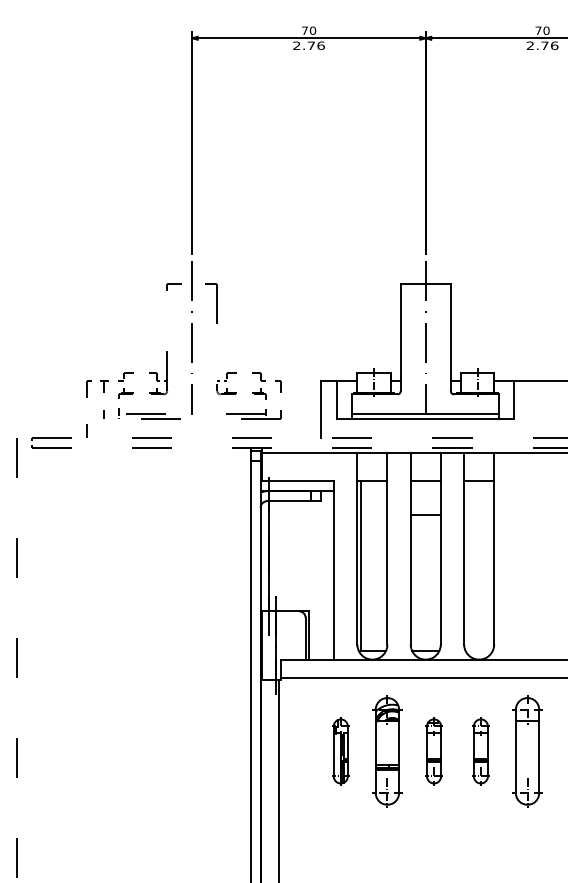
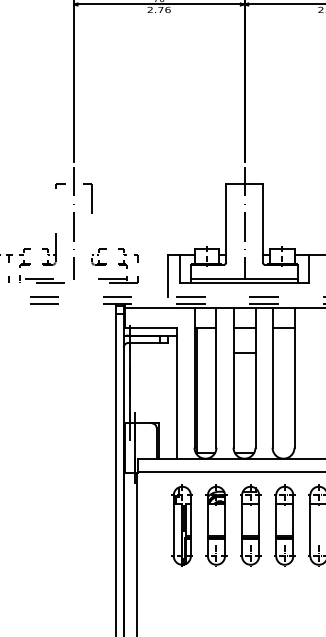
part: (340, 751) -> (182, 525), size x1.67
part: (433, 751) -> (250, 525), size x1.67
part: (480, 751) -> (284, 525), size x1.67

